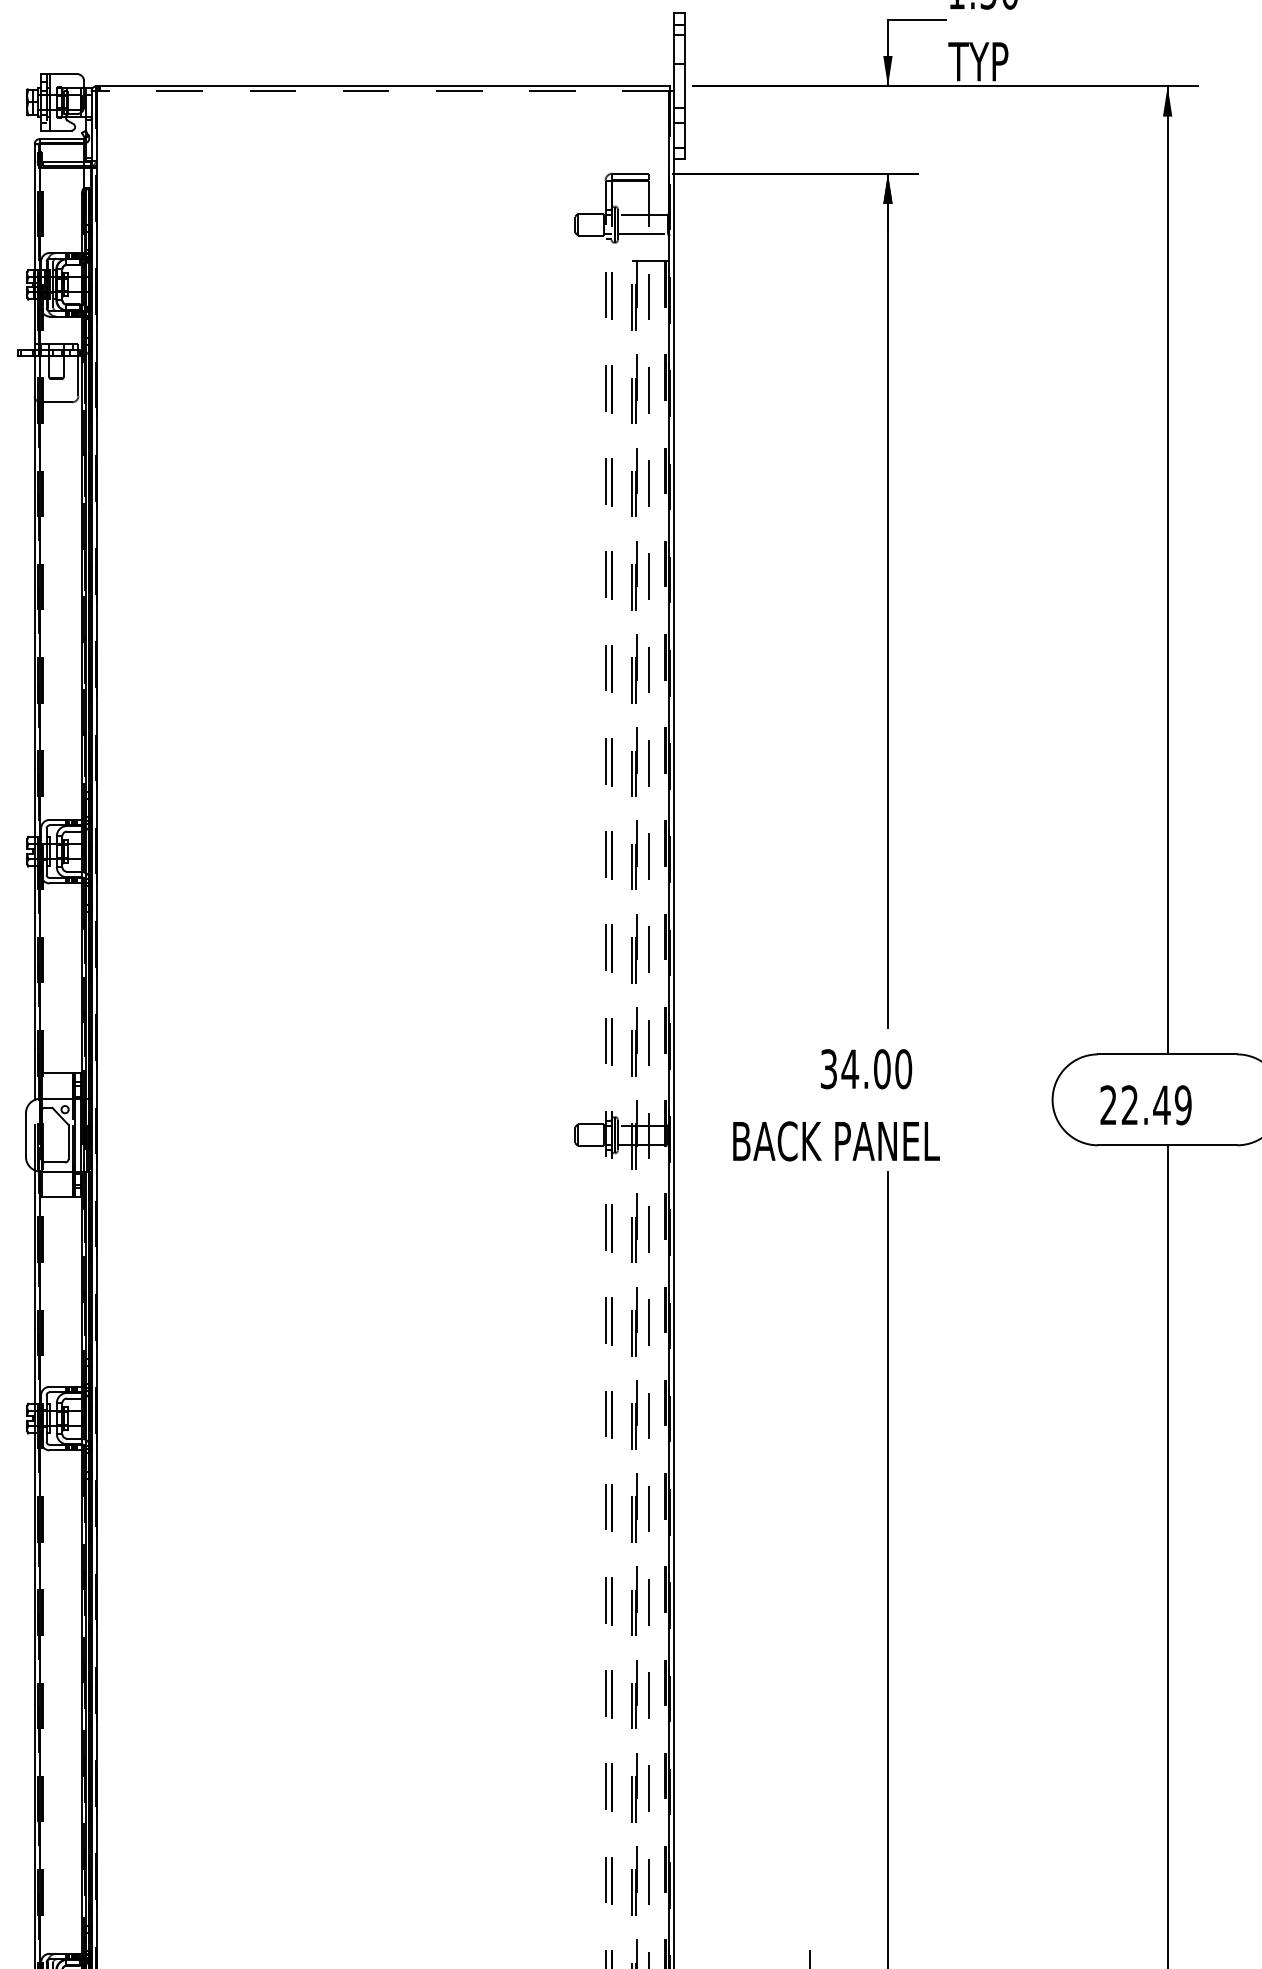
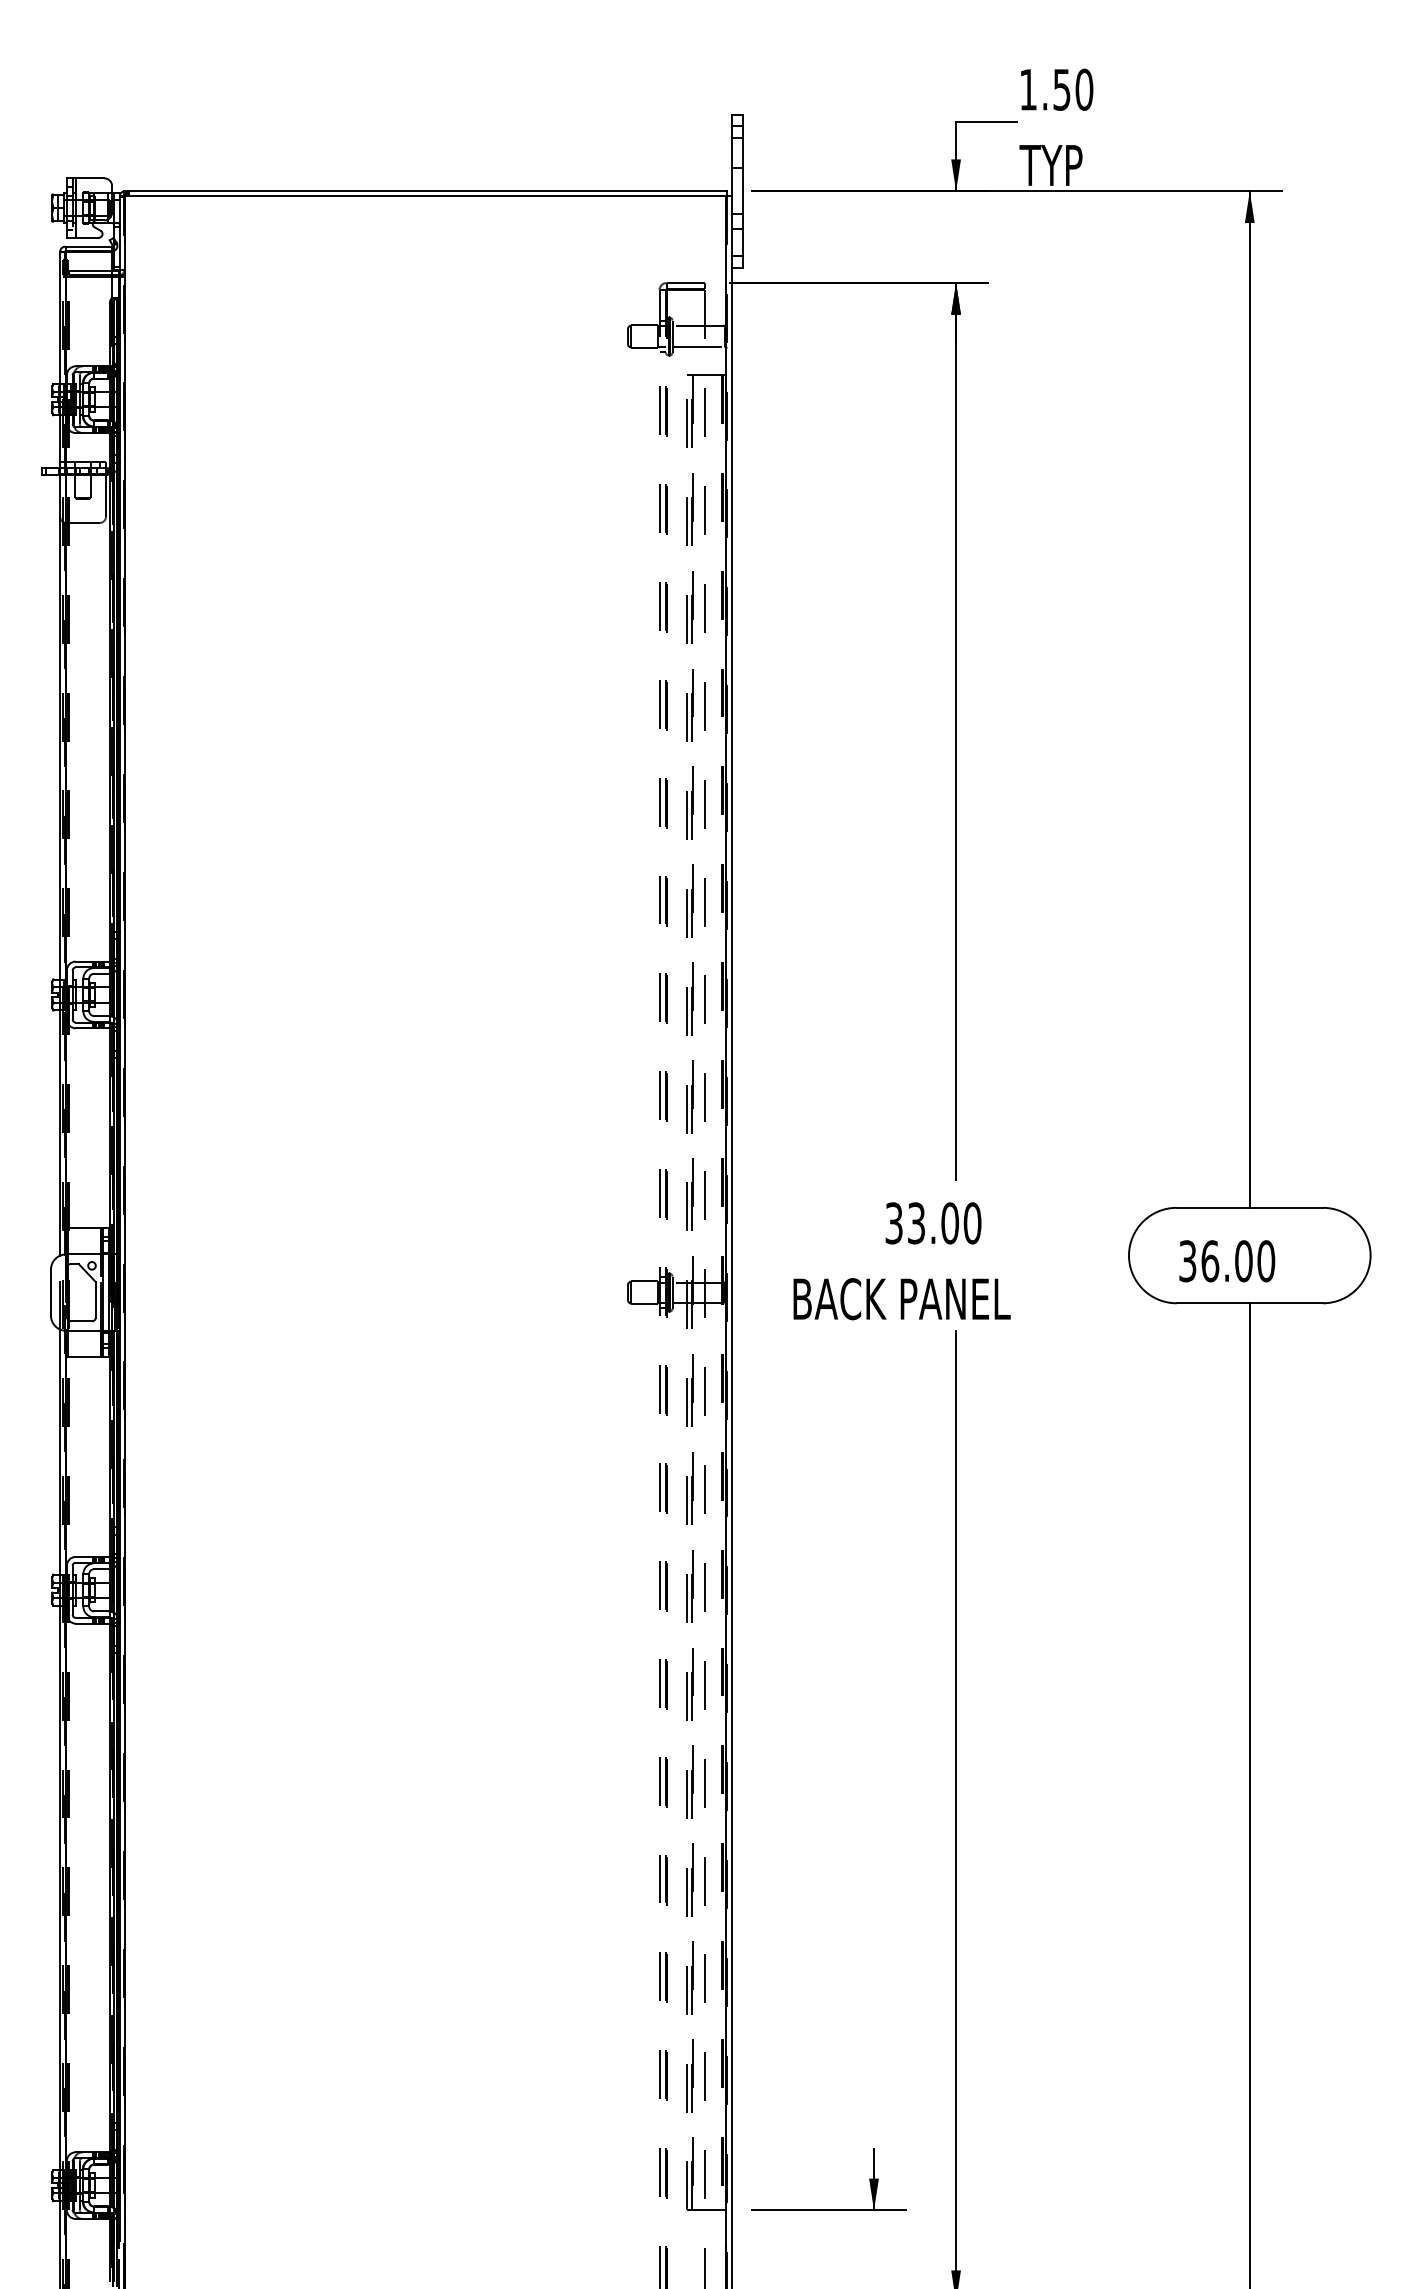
line: (382, 90) -> (425, 195), dashed -> solid
text: (850, 1069) -> (916, 1223), 34.00 -> 33.00
text: (1146, 1105) -> (1227, 1261), 22.49 -> 36.00

